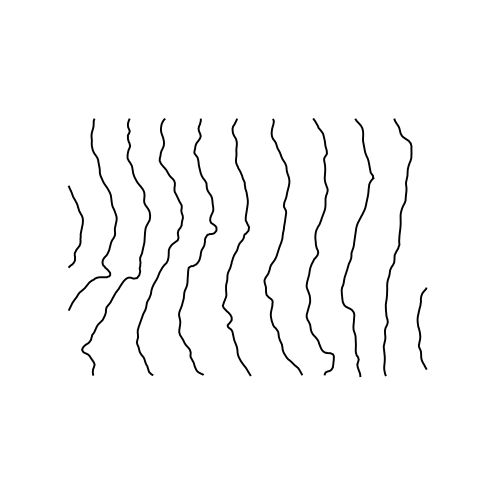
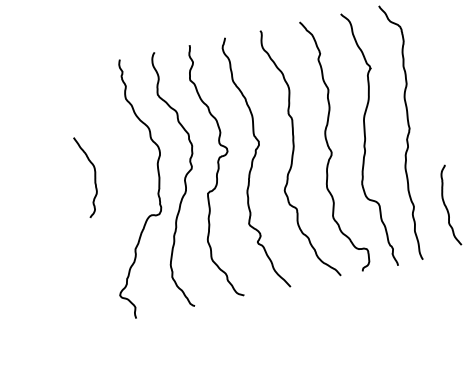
curve: (111, 206) -> (119, 149), removed

